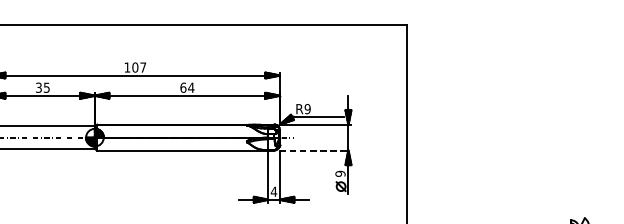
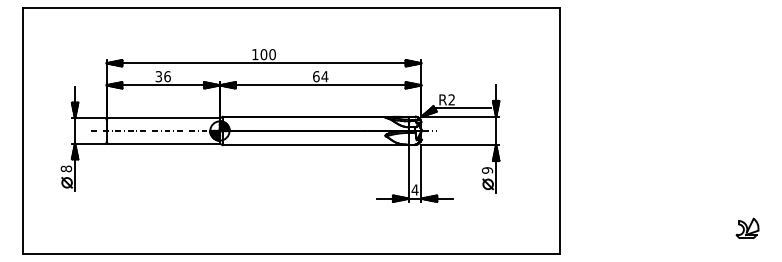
text: (143, 67) -> (272, 54), 107 -> 100
text: (46, 87) -> (167, 76), 35 -> 36
text: (307, 108) -> (451, 99), R9 -> R2
line: (315, 150) -> (460, 145), dashed -> solid

